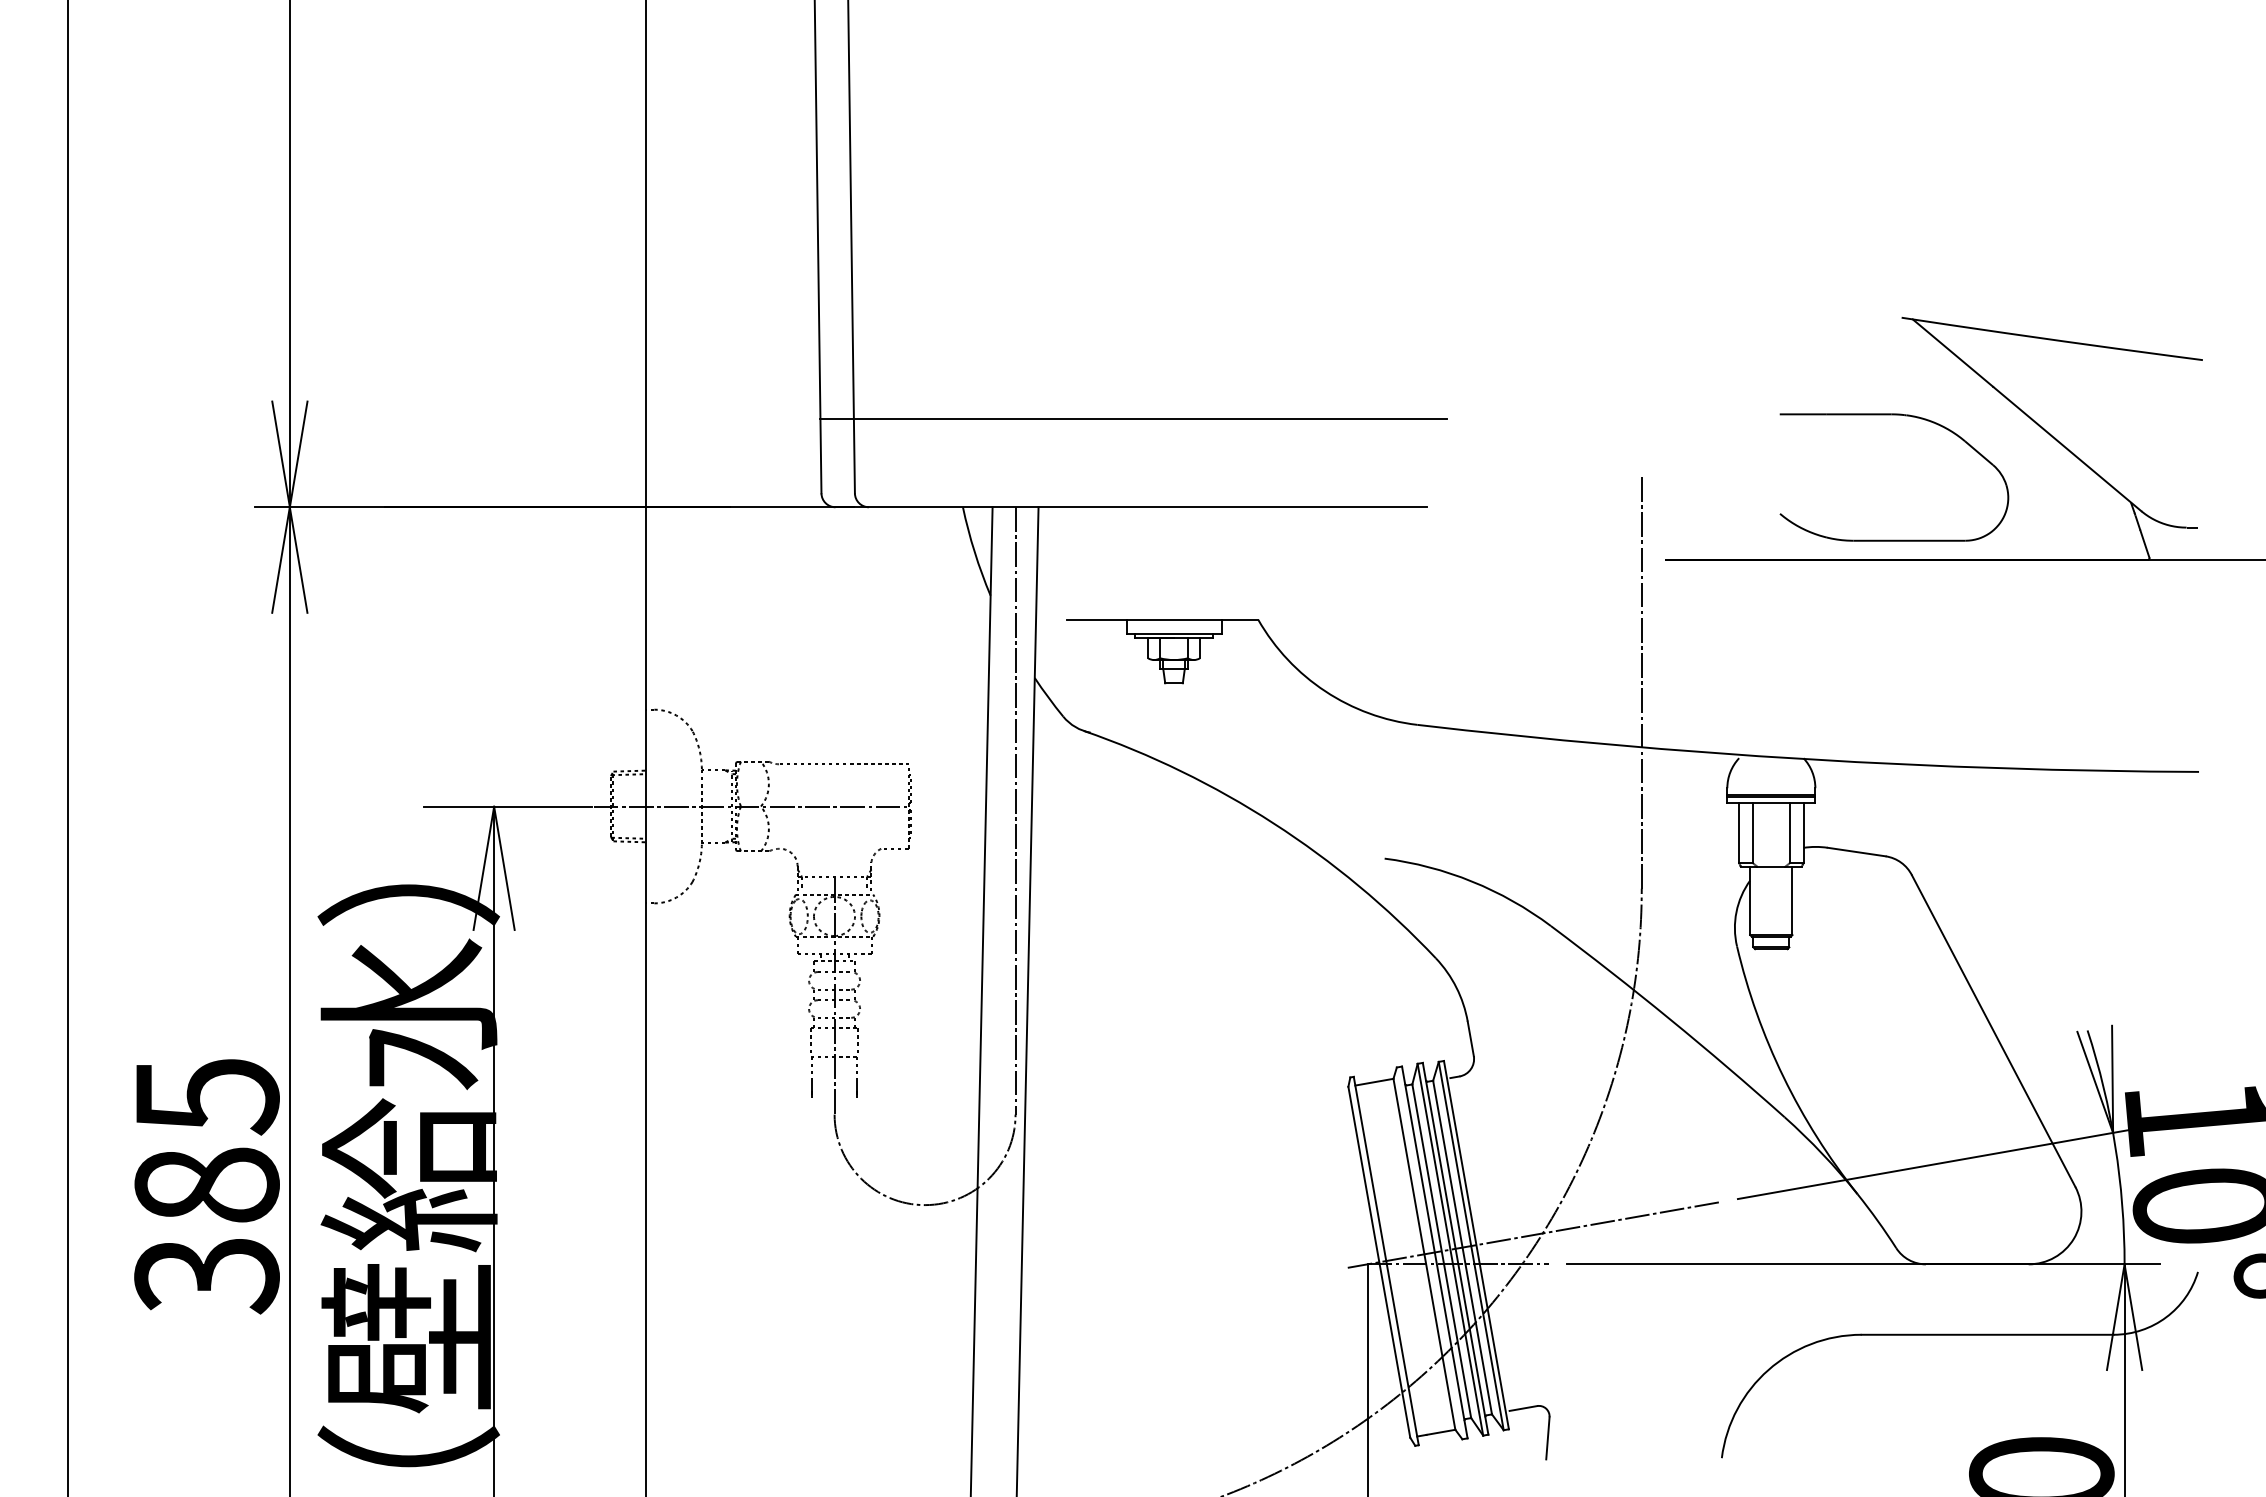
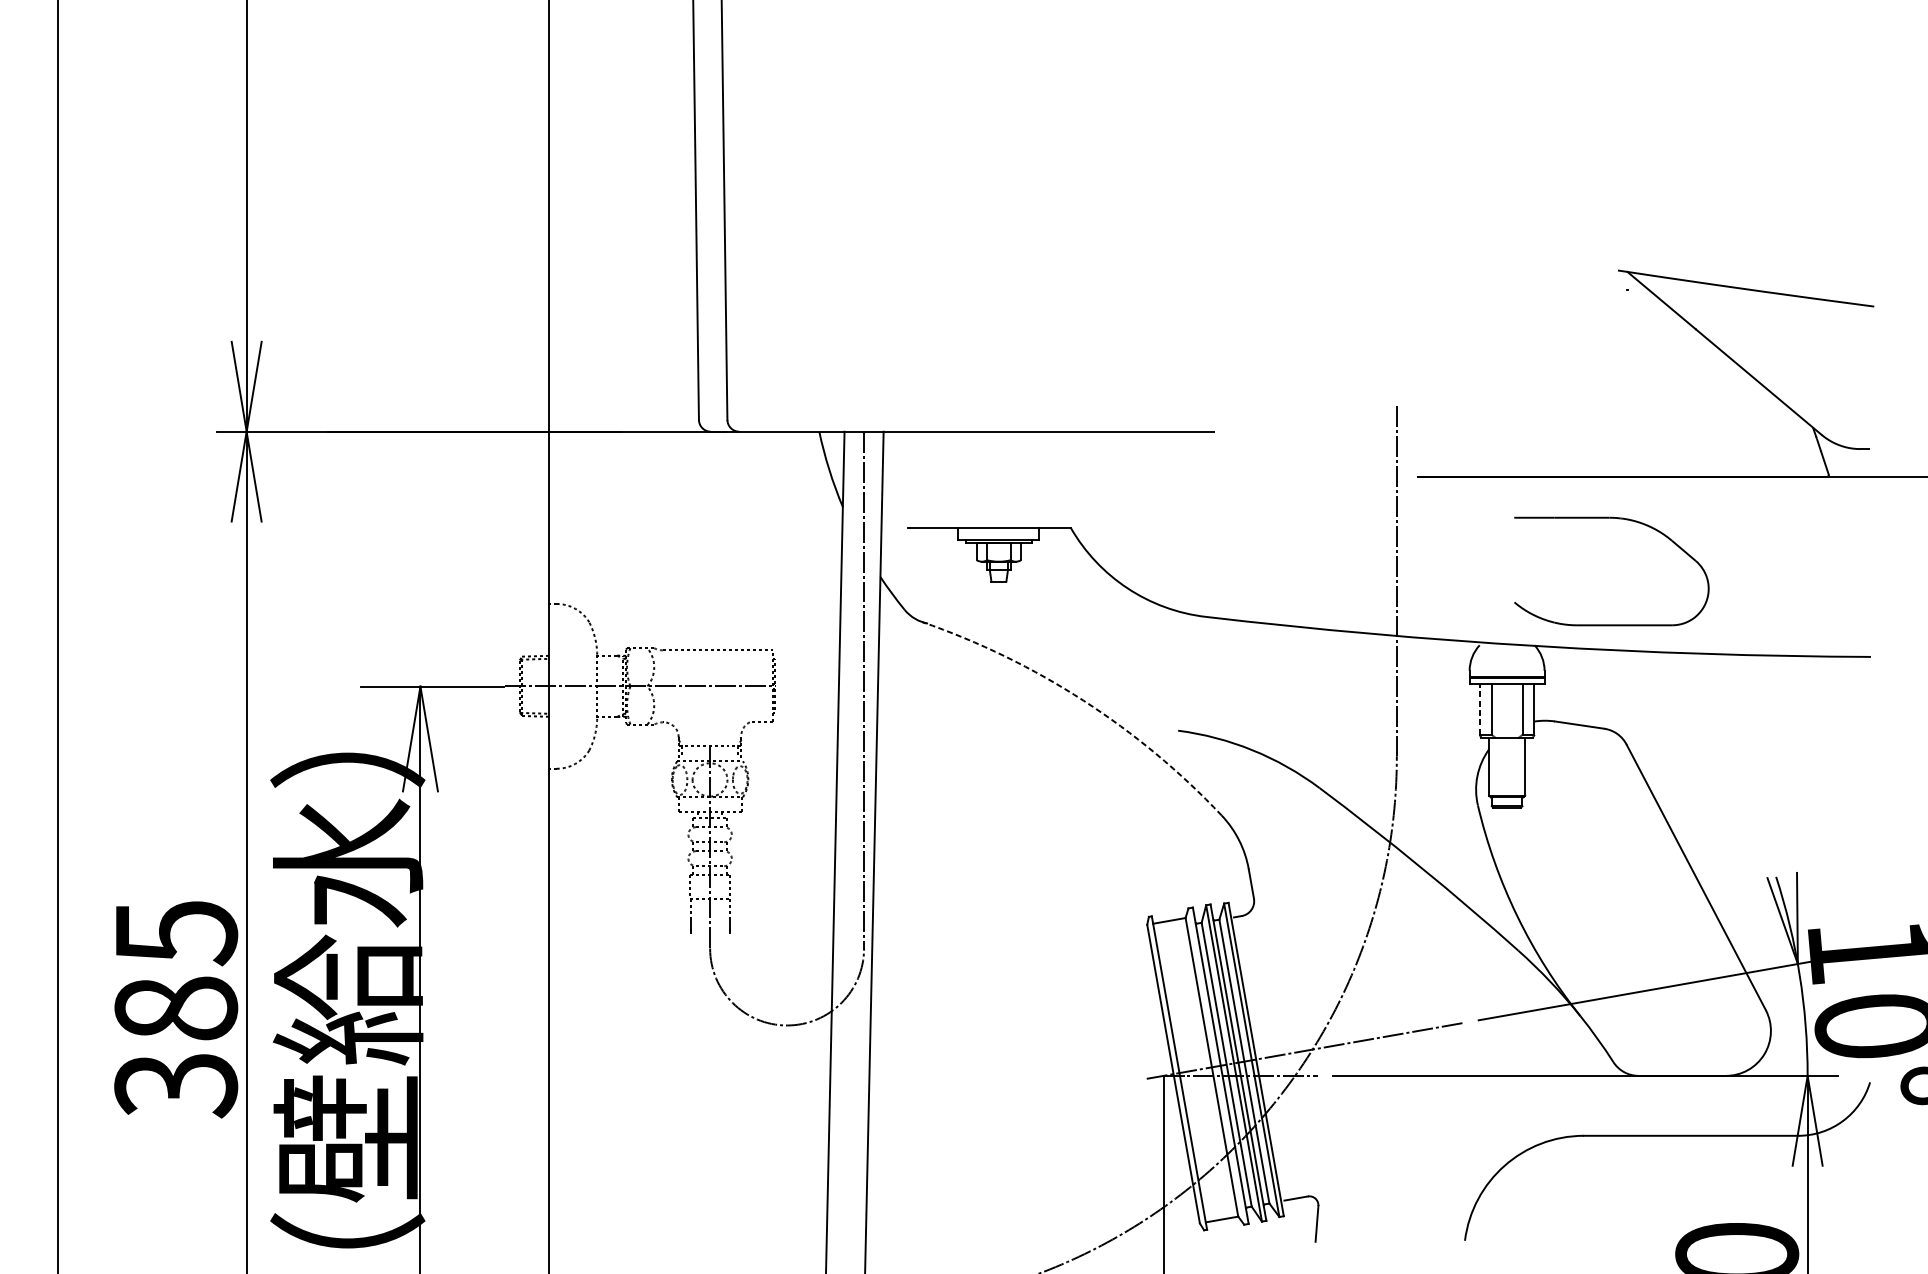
part: (1905, 416) -> (1621, 519), moved
line: (1133, 419) -> (964, 357), removed
arc: (1273, 823) -> (1083, 700), solid -> dashed
line: (1739, 833) -> (1480, 709), solid -> dashed

